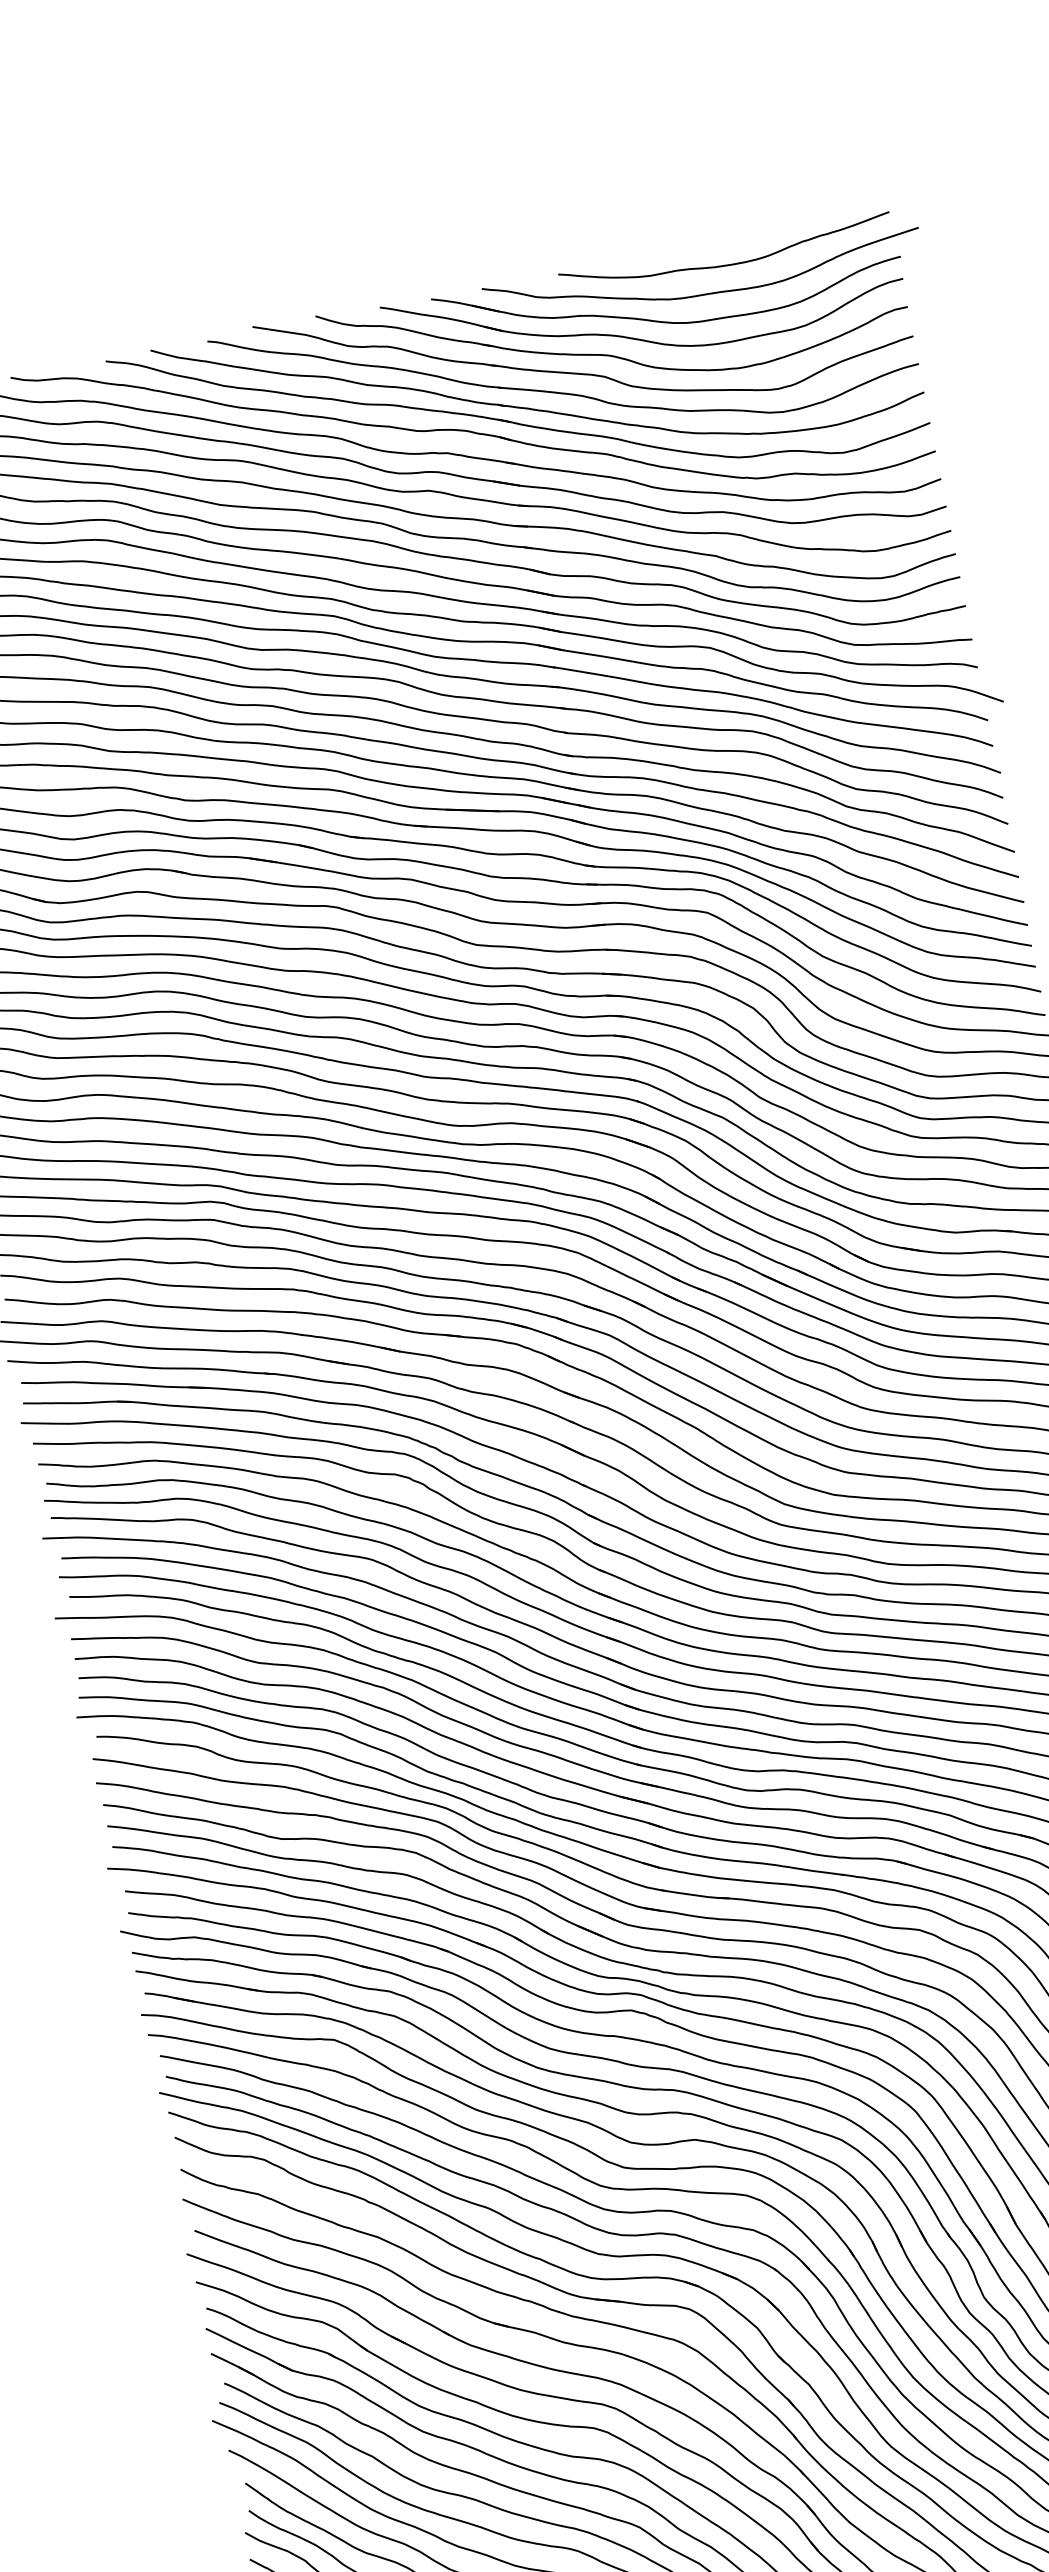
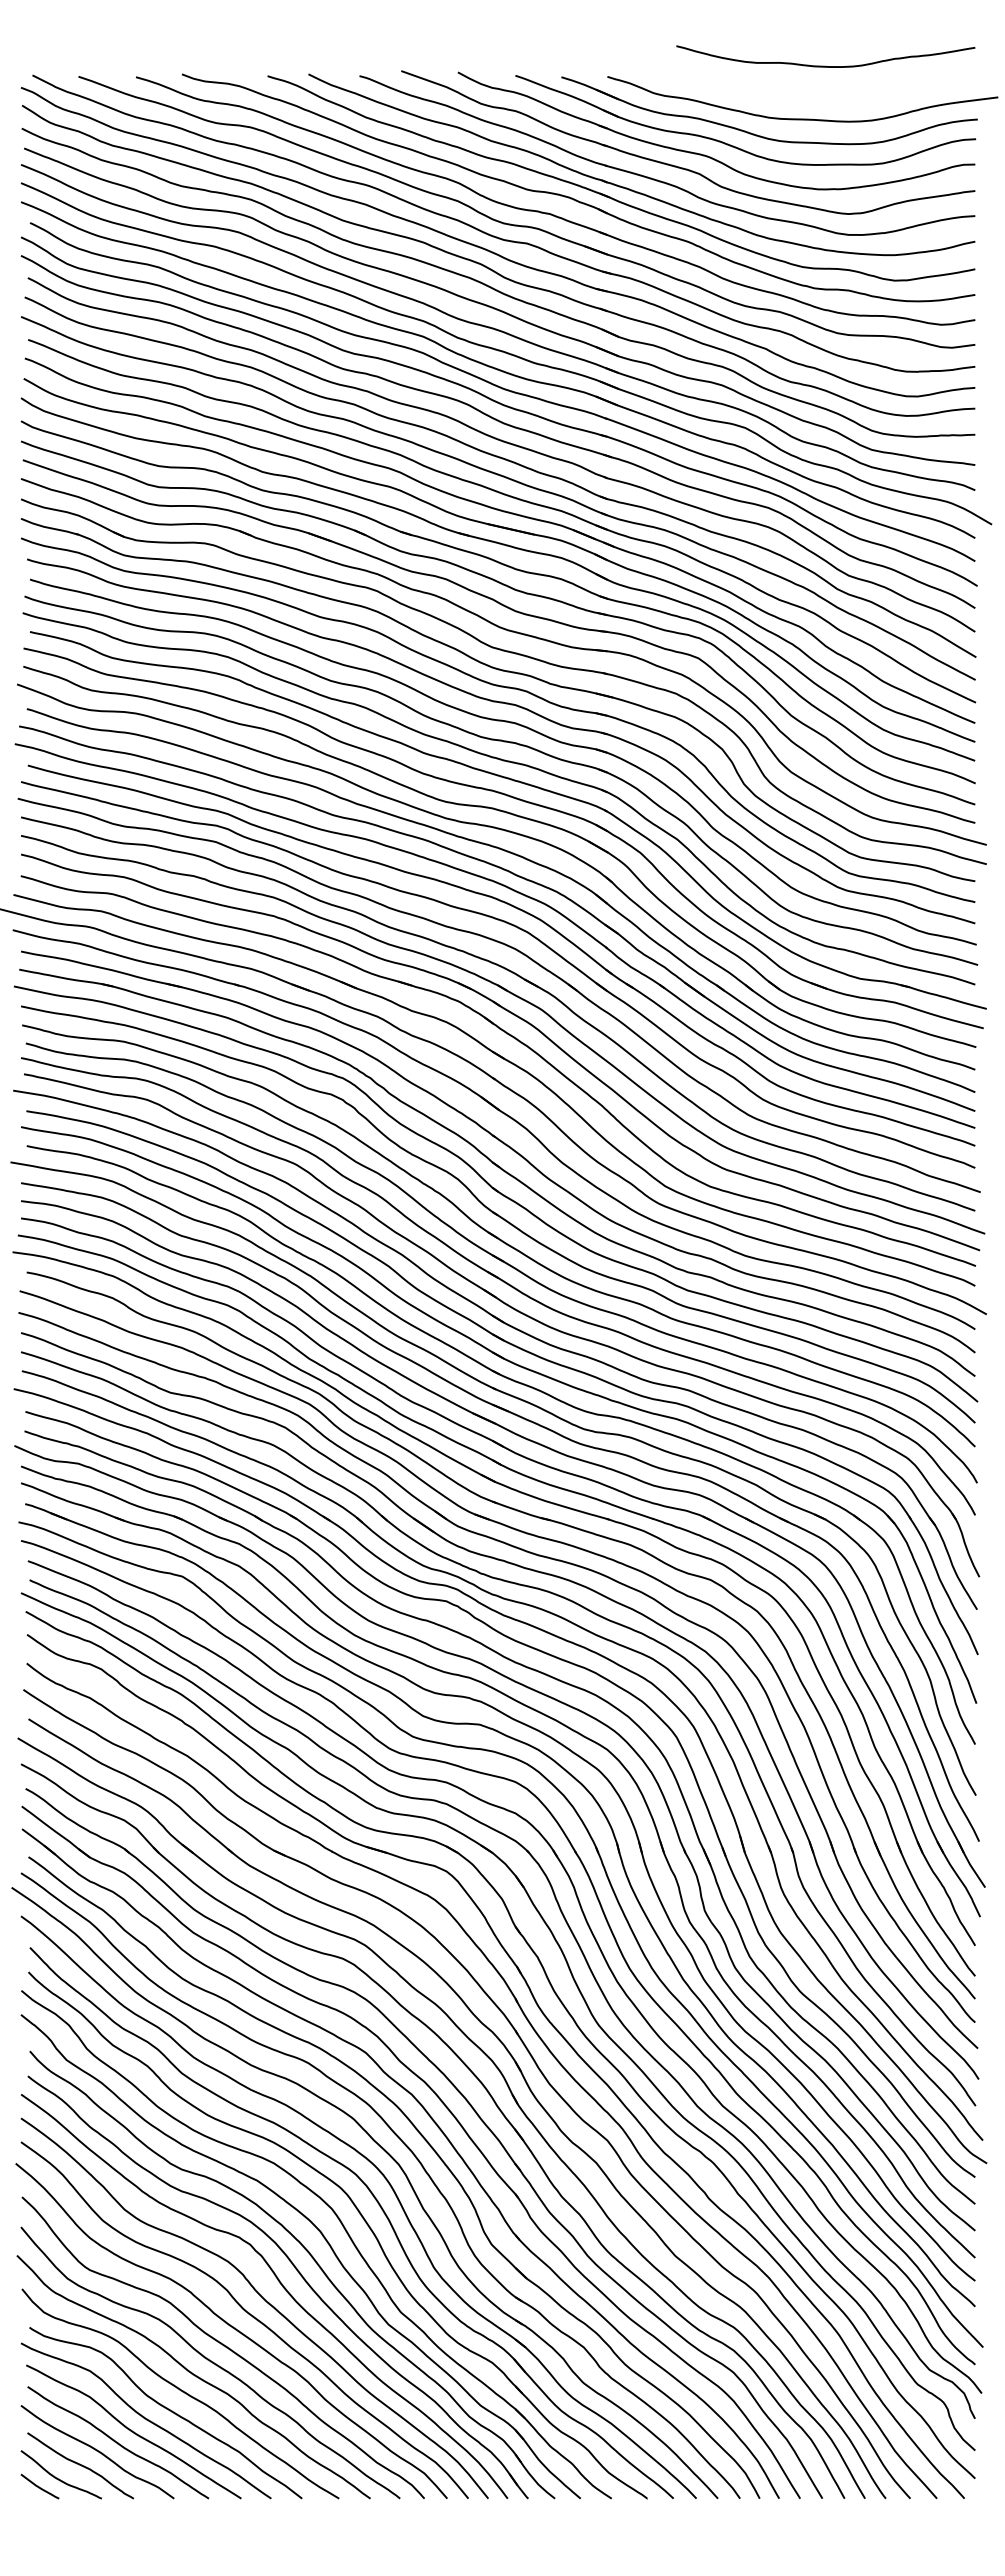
curve: (727, 263) -> (825, 65), moved

